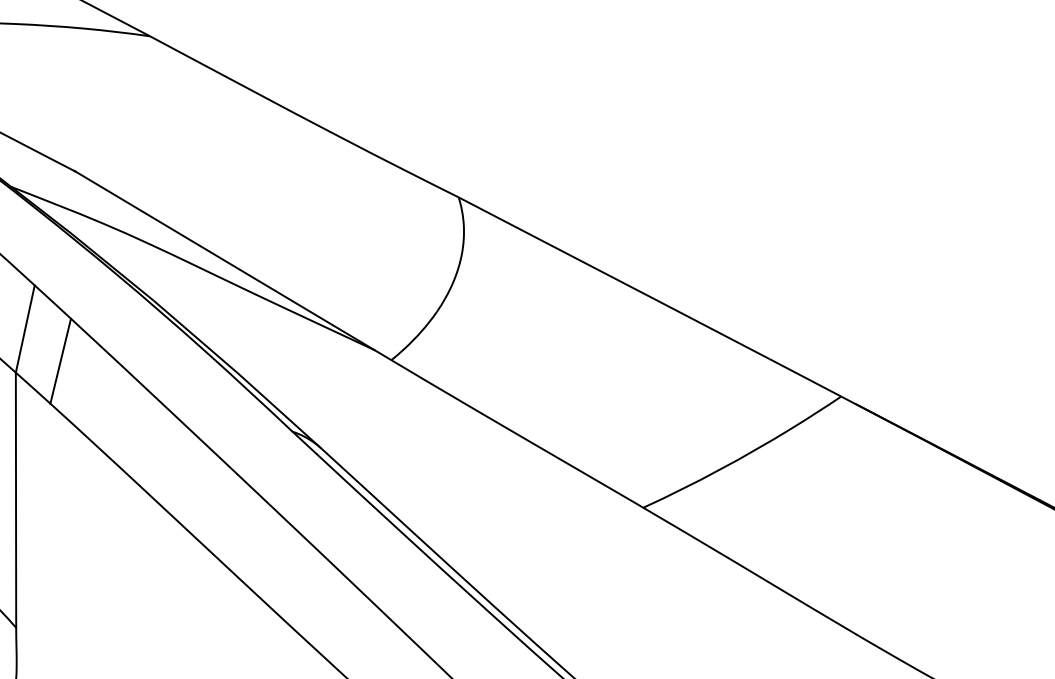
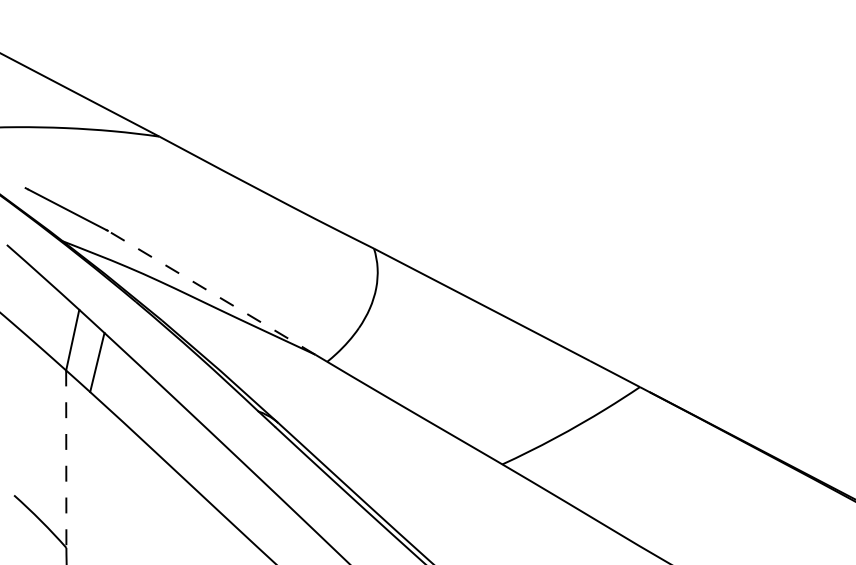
line: (224, 260) -> (211, 292), solid -> dashed
line: (16, 500) -> (66, 459), solid -> dashed

